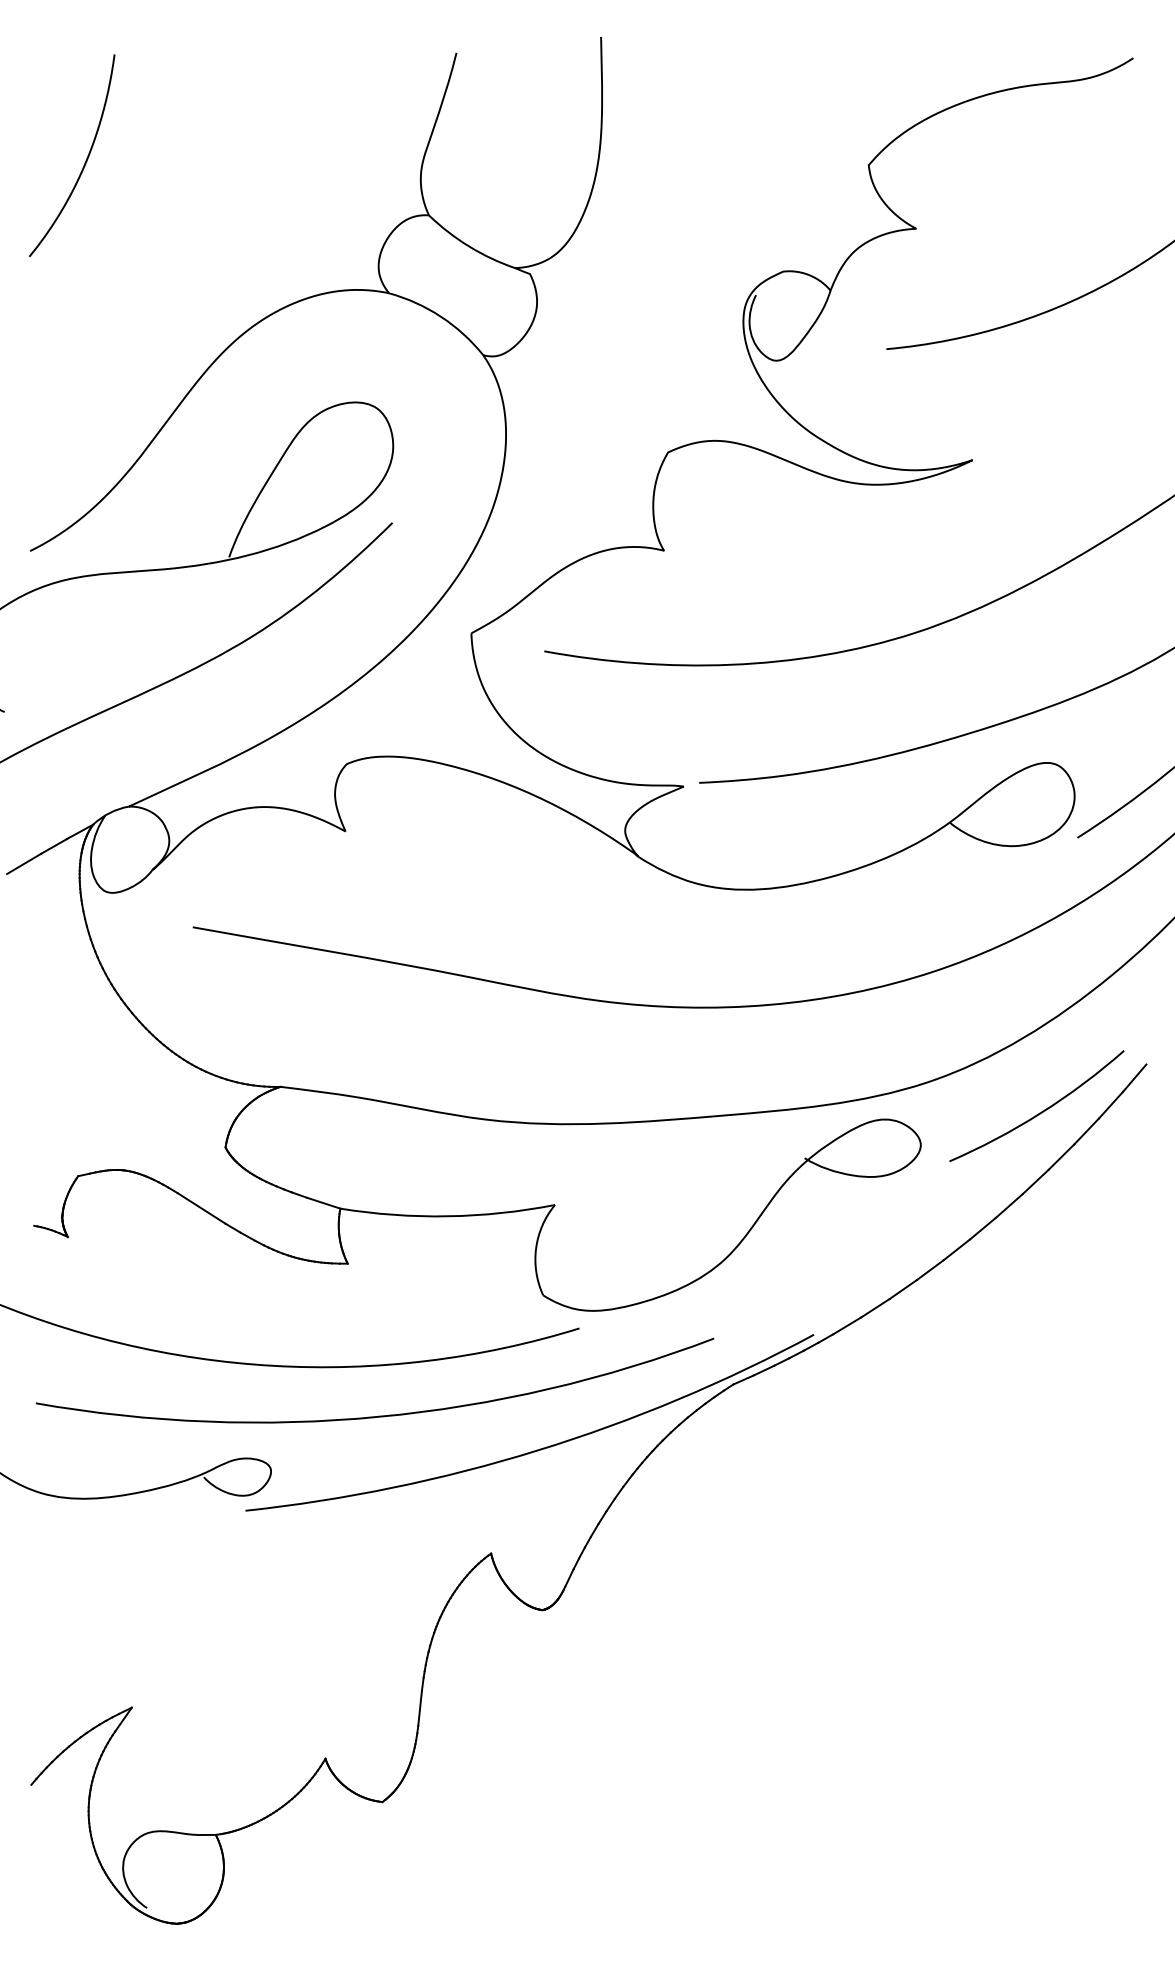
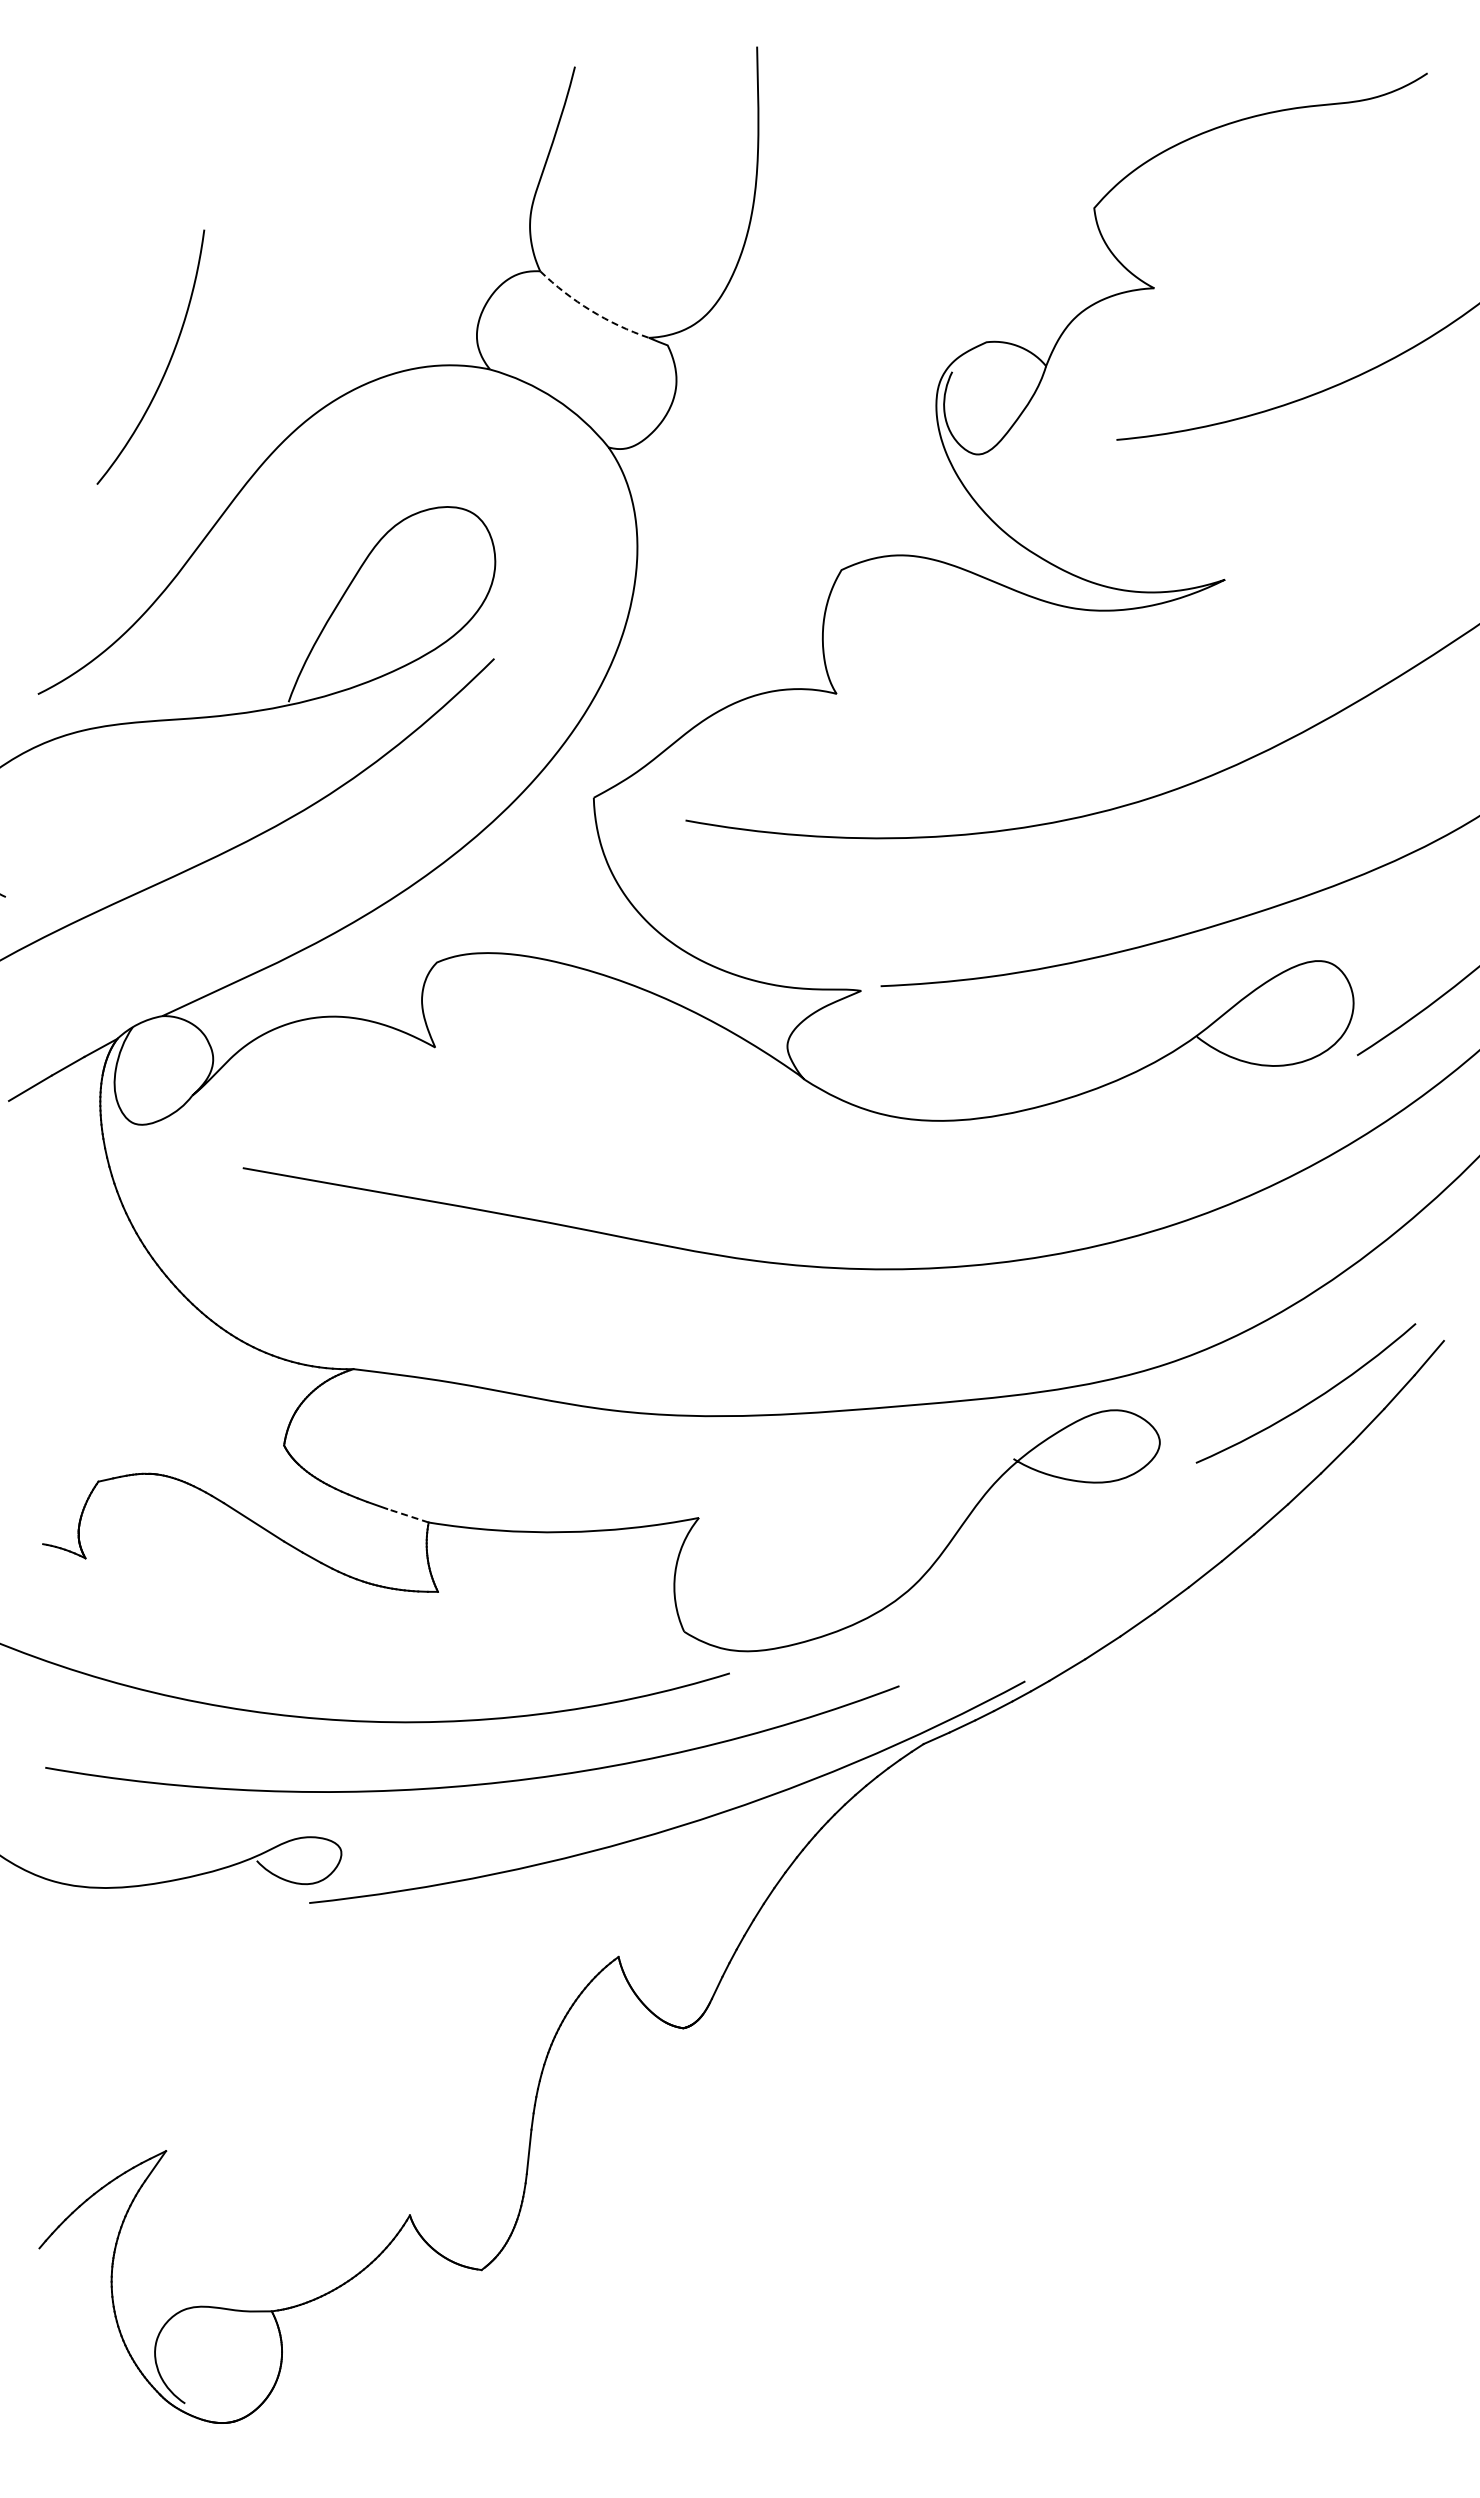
curve: (85, 161) -> (167, 364), moved
arc: (468, 246) -> (590, 310), solid -> dashed
line: (323, 1203) -> (407, 1515), solid -> dashed

